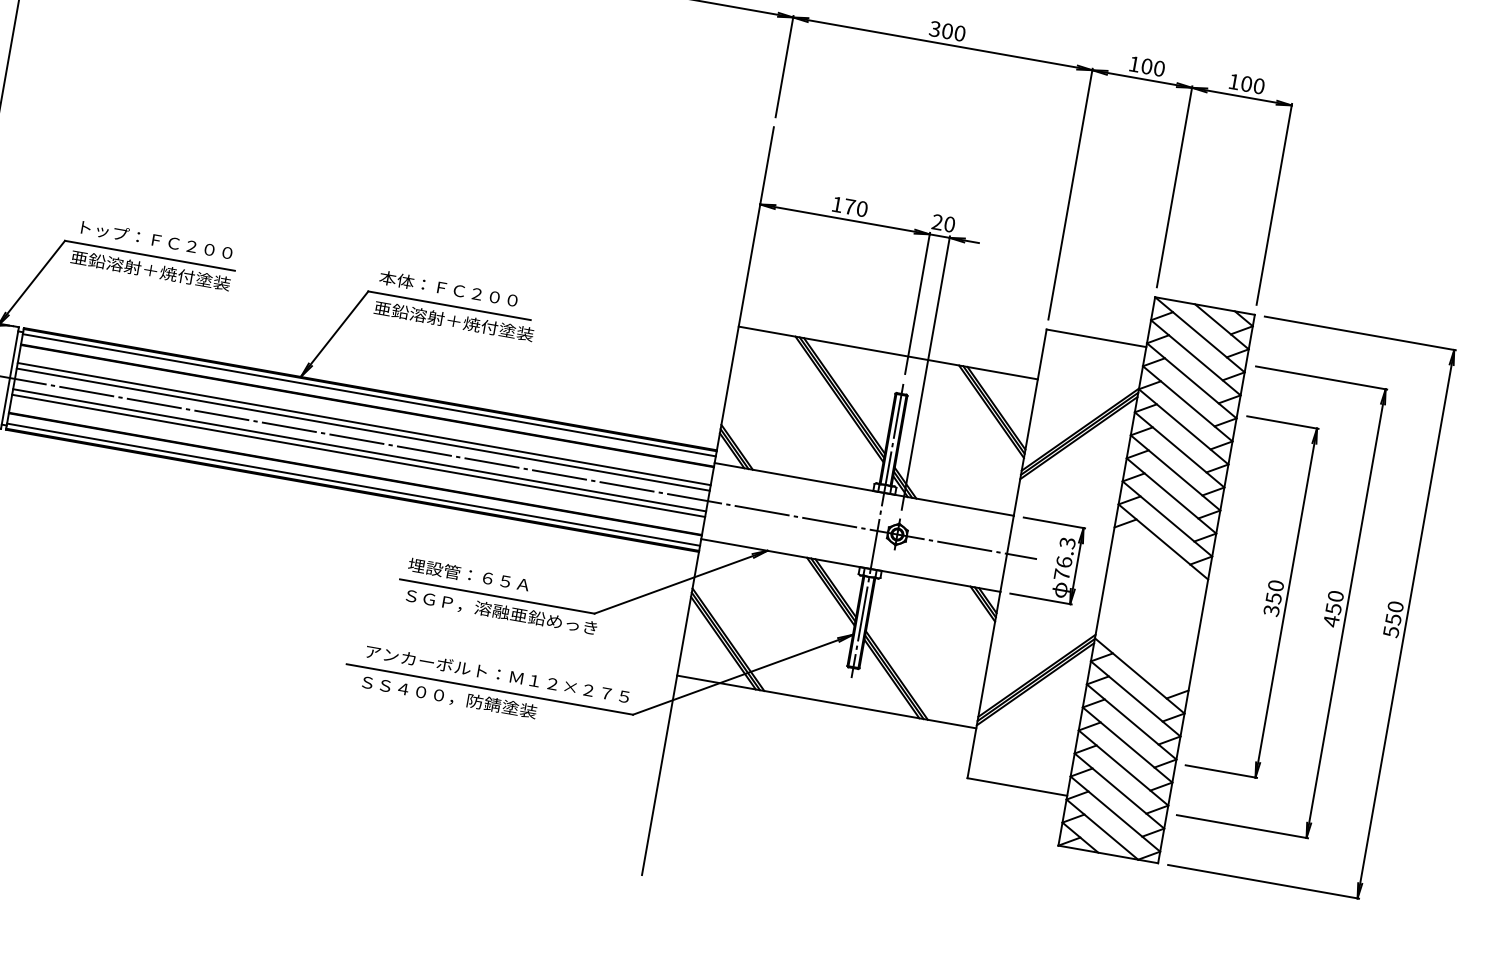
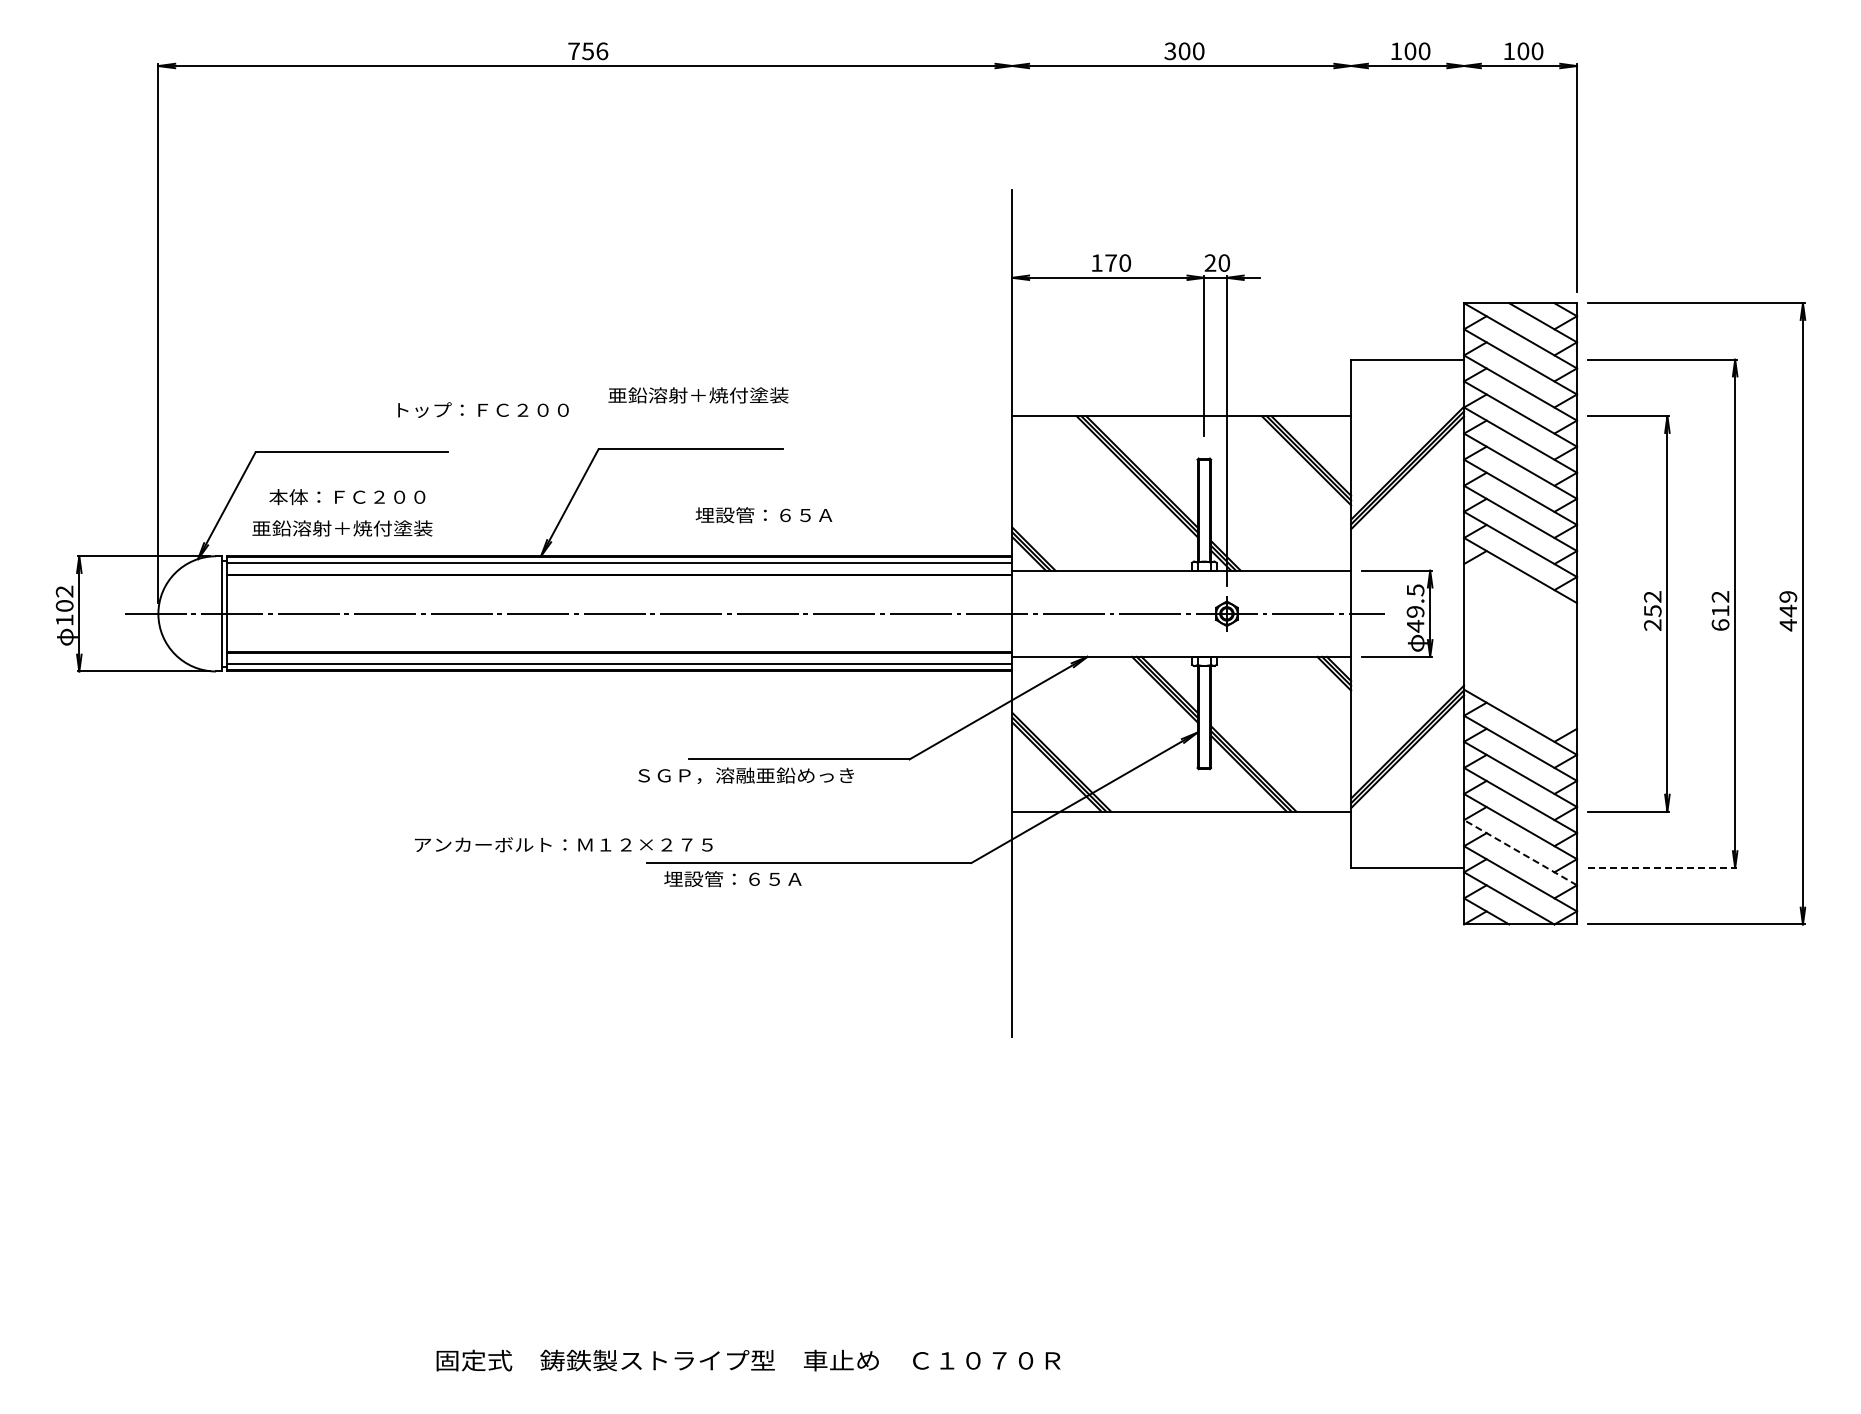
line: (784, 66) -> (1012, 121), removed
line: (1175, 186) -> (1464, 177), removed
line: (1070, 194) -> (1351, 206), removed
text: (157, 239) -> (483, 409), moved
text: (150, 270) -> (342, 528), moved
text: (448, 289) -> (347, 497), moved
text: (454, 321) -> (698, 395), moved
line: (364, 423) -> (619, 595), removed
line: (362, 429) -> (619, 602), removed
line: (359, 450) -> (619, 625), removed
line: (358, 455) -> (619, 631), removed
line: (877, 530) -> (1204, 613), removed
text: (1064, 559) -> (1415, 608), 76.3 -> 49.5
text: (468, 575) -> (763, 515), moved
text: (1273, 598) -> (1652, 611), 350 -> 252
text: (1333, 609) -> (1720, 611), 450 -> 612
text: (501, 611) -> (745, 775), moved
text: (1393, 619) -> (1788, 611), 550 -> 449
text: (497, 673) -> (563, 844), moved
text: (447, 697) -> (764, 879), ＳＳ４００，防錆塗装 -> 埋設管：６５Ａ
line: (1119, 790) -> (1520, 852), solid -> dashed
line: (1243, 827) -> (1663, 868), solid -> dashed

